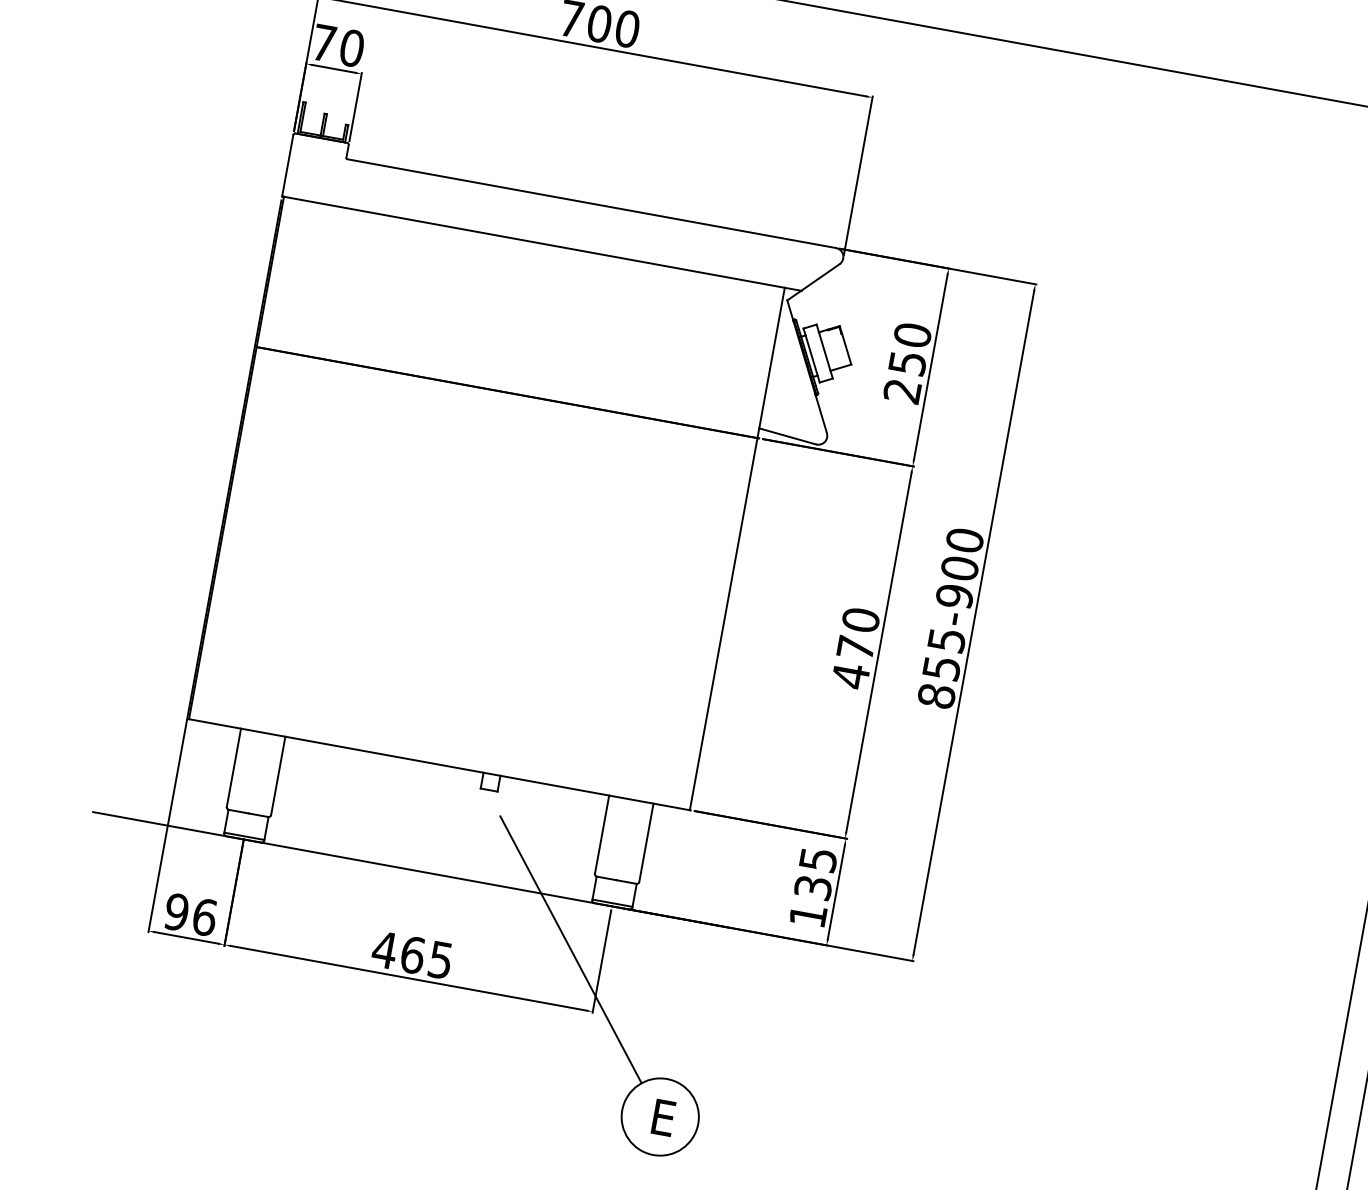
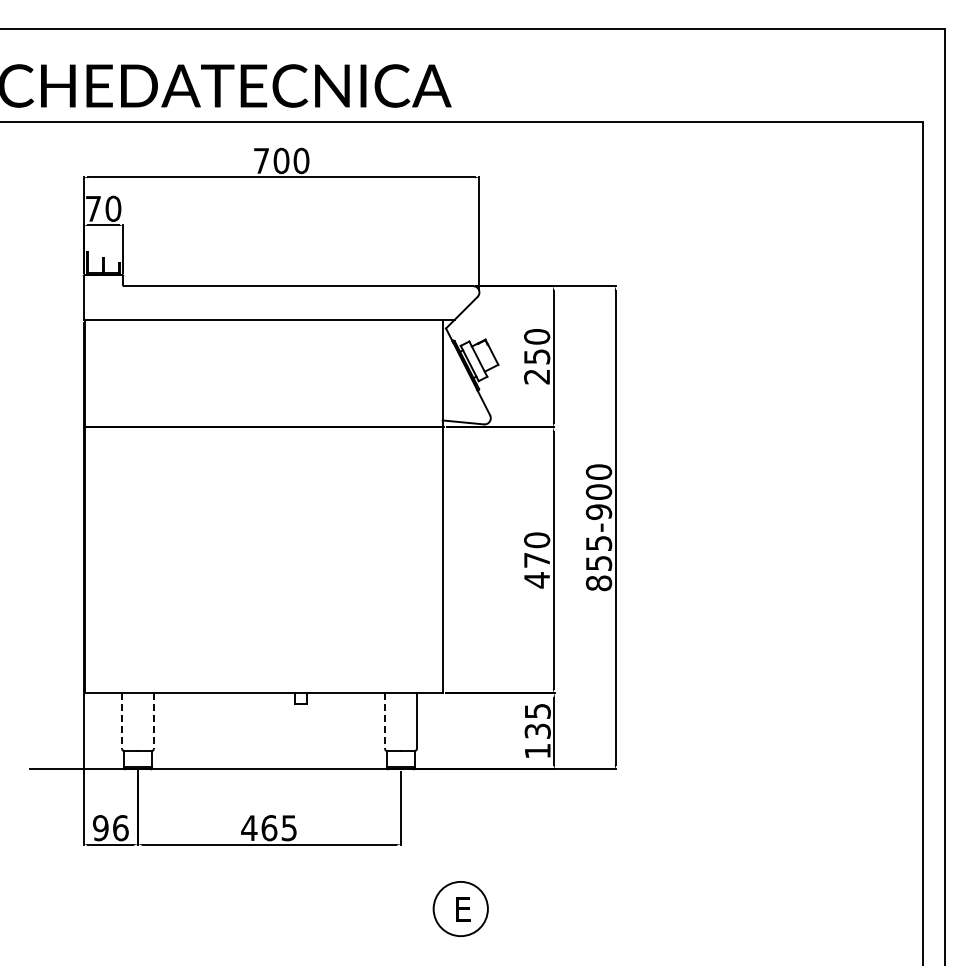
line: (234, 768) -> (122, 721), solid -> dashed
line: (277, 776) -> (153, 721), solid -> dashed
line: (602, 835) -> (385, 721), solid -> dashed
line: (570, 949) -> (377, 804), removed

